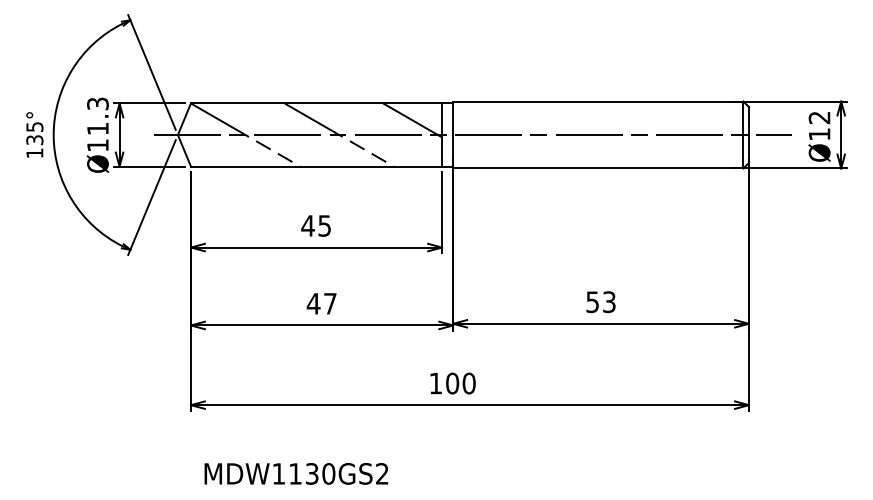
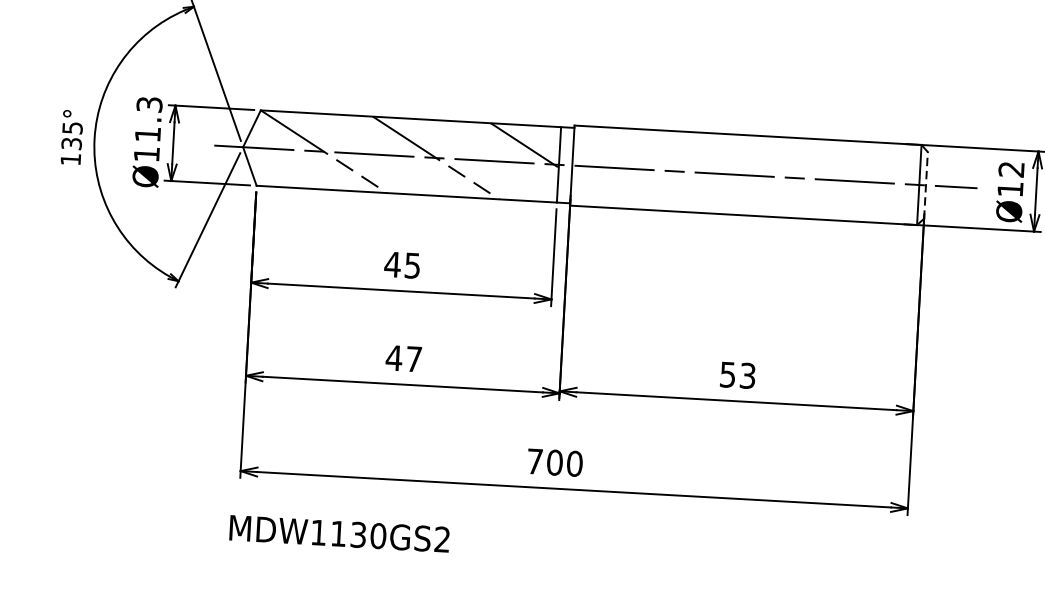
line: (748, 135) -> (925, 185), solid -> dashed
text: (435, 383) -> (534, 461), 100 -> 700
text: (296, 473) -> (339, 533), moved

